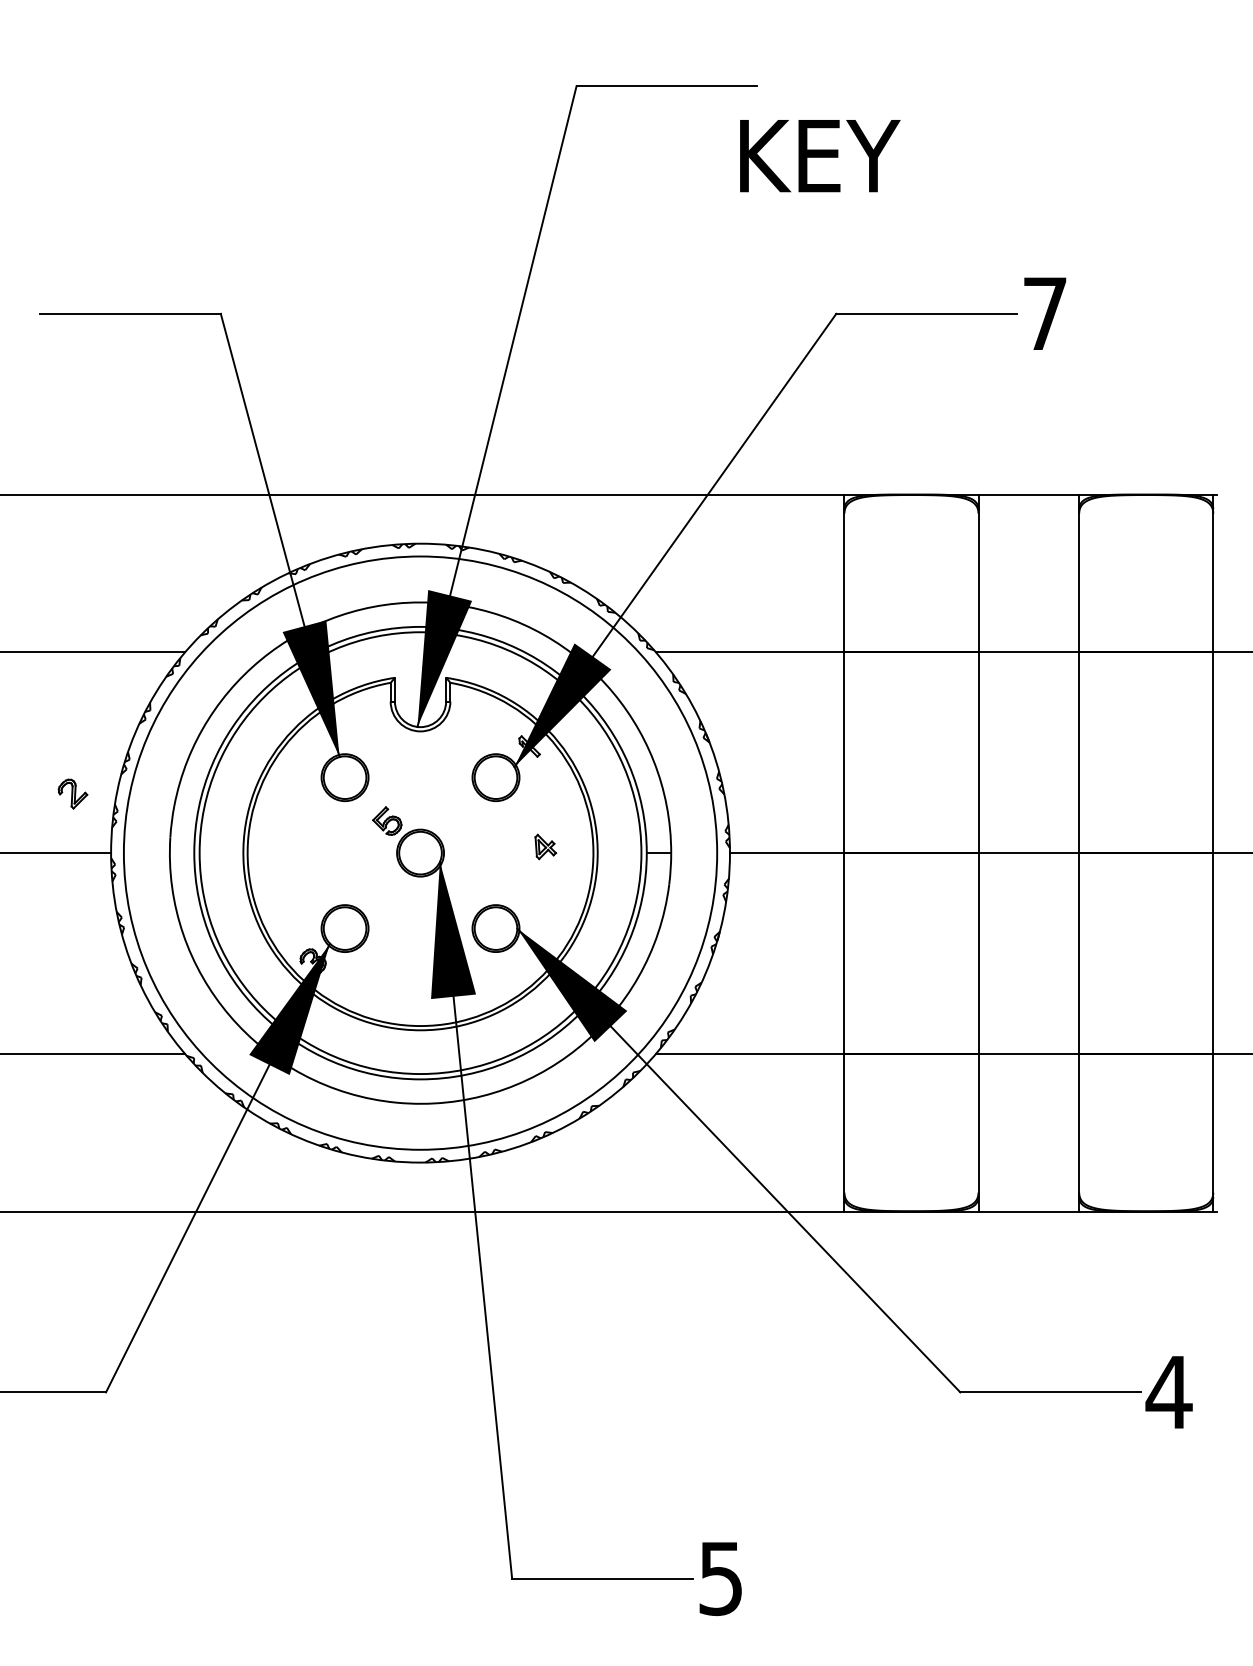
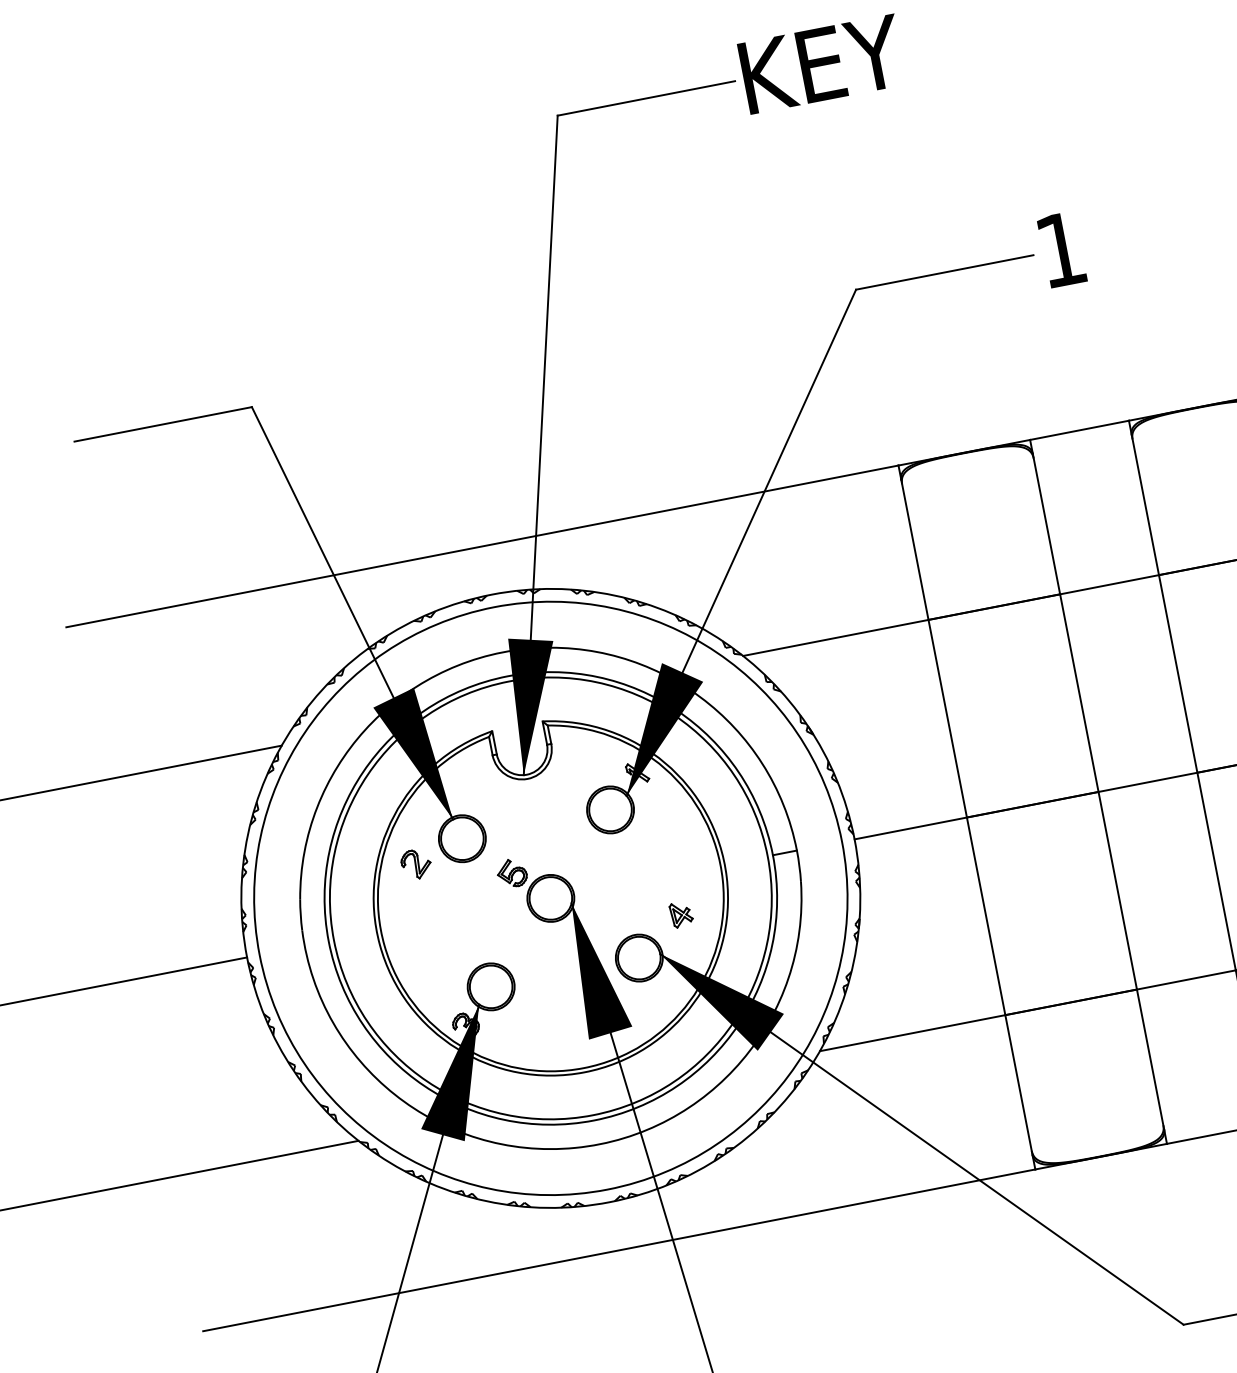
text: (820, 156) -> (822, 64), moved
text: (1045, 313) -> (1061, 249), 7 -> 1
part: (72, 793) -> (415, 863), moved
part: (545, 846) -> (681, 914), moved

